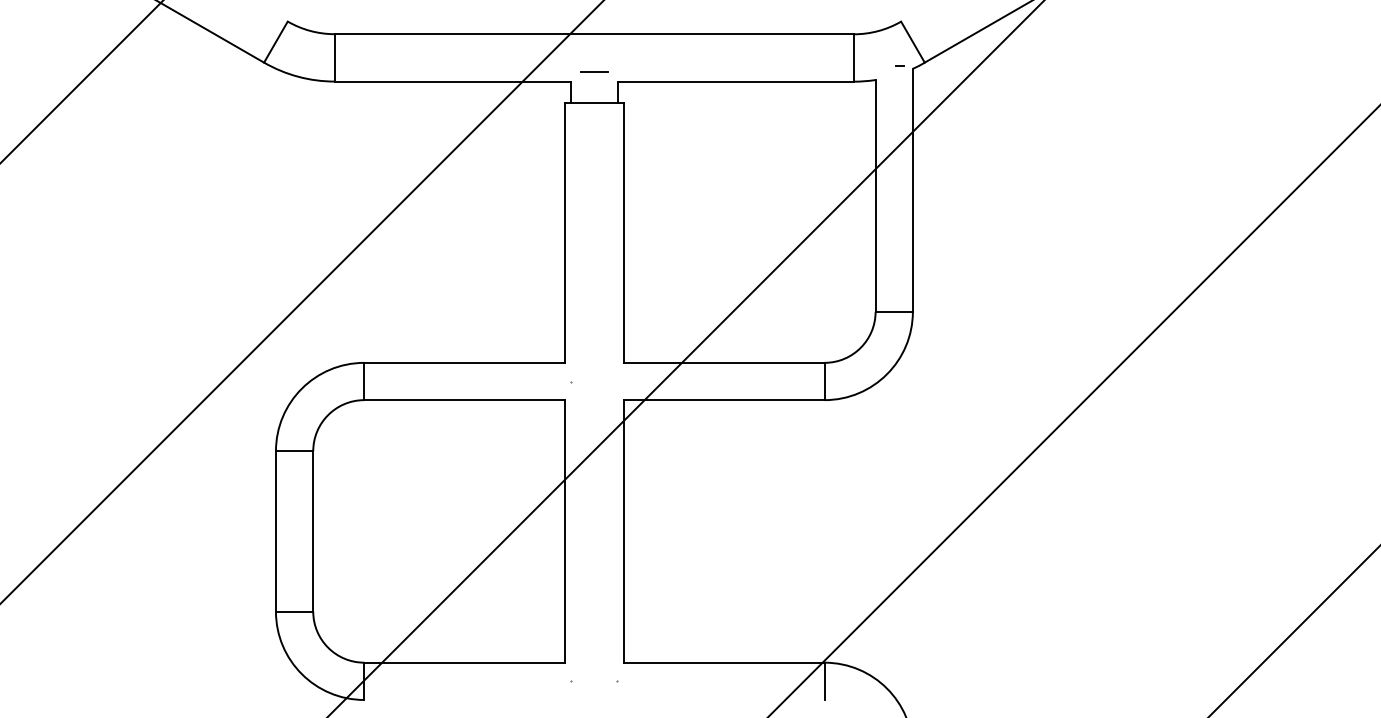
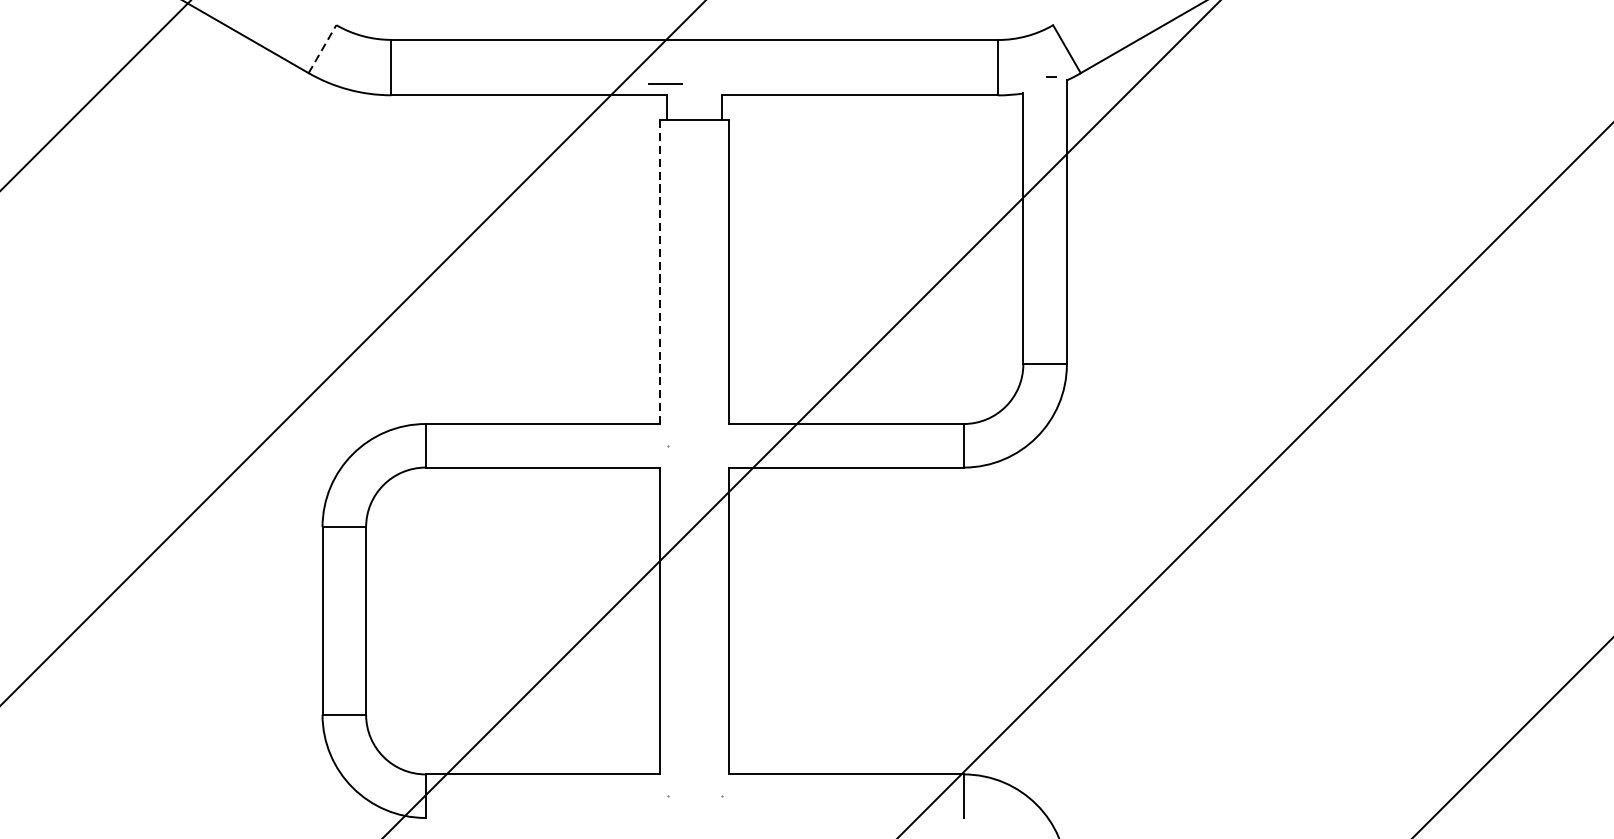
line: (275, 42) -> (321, 49), solid -> dashed
line: (594, 71) -> (665, 83), moved
line: (564, 232) -> (659, 271), solid -> dashed

